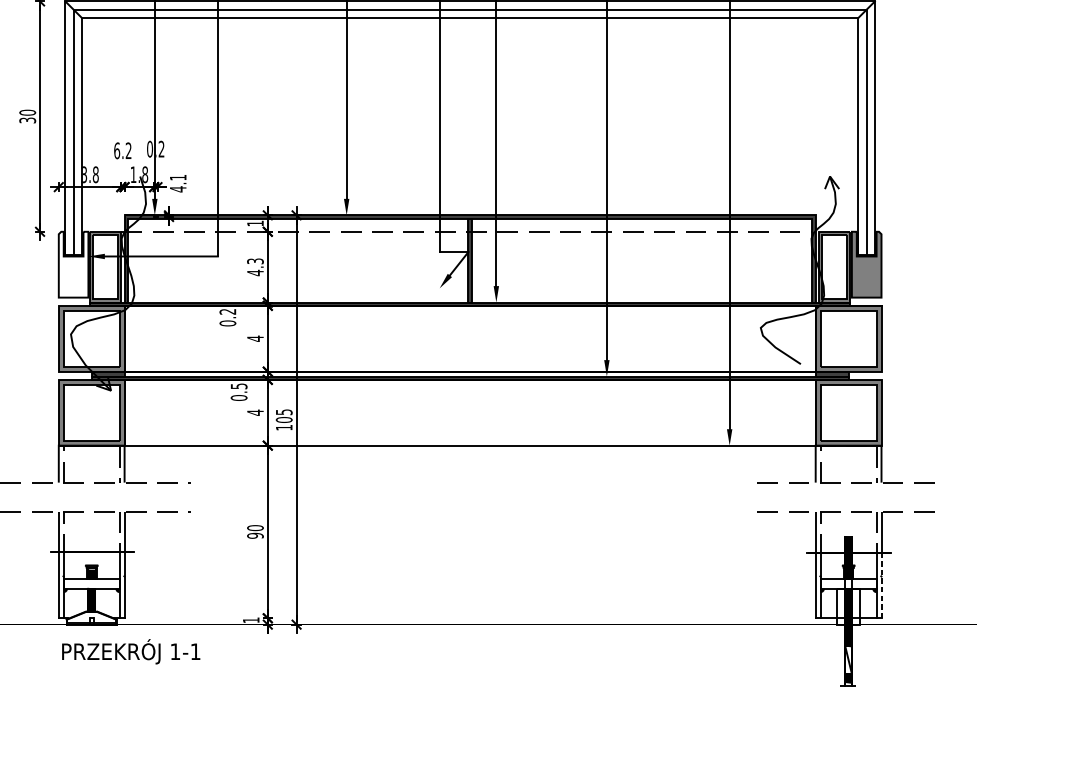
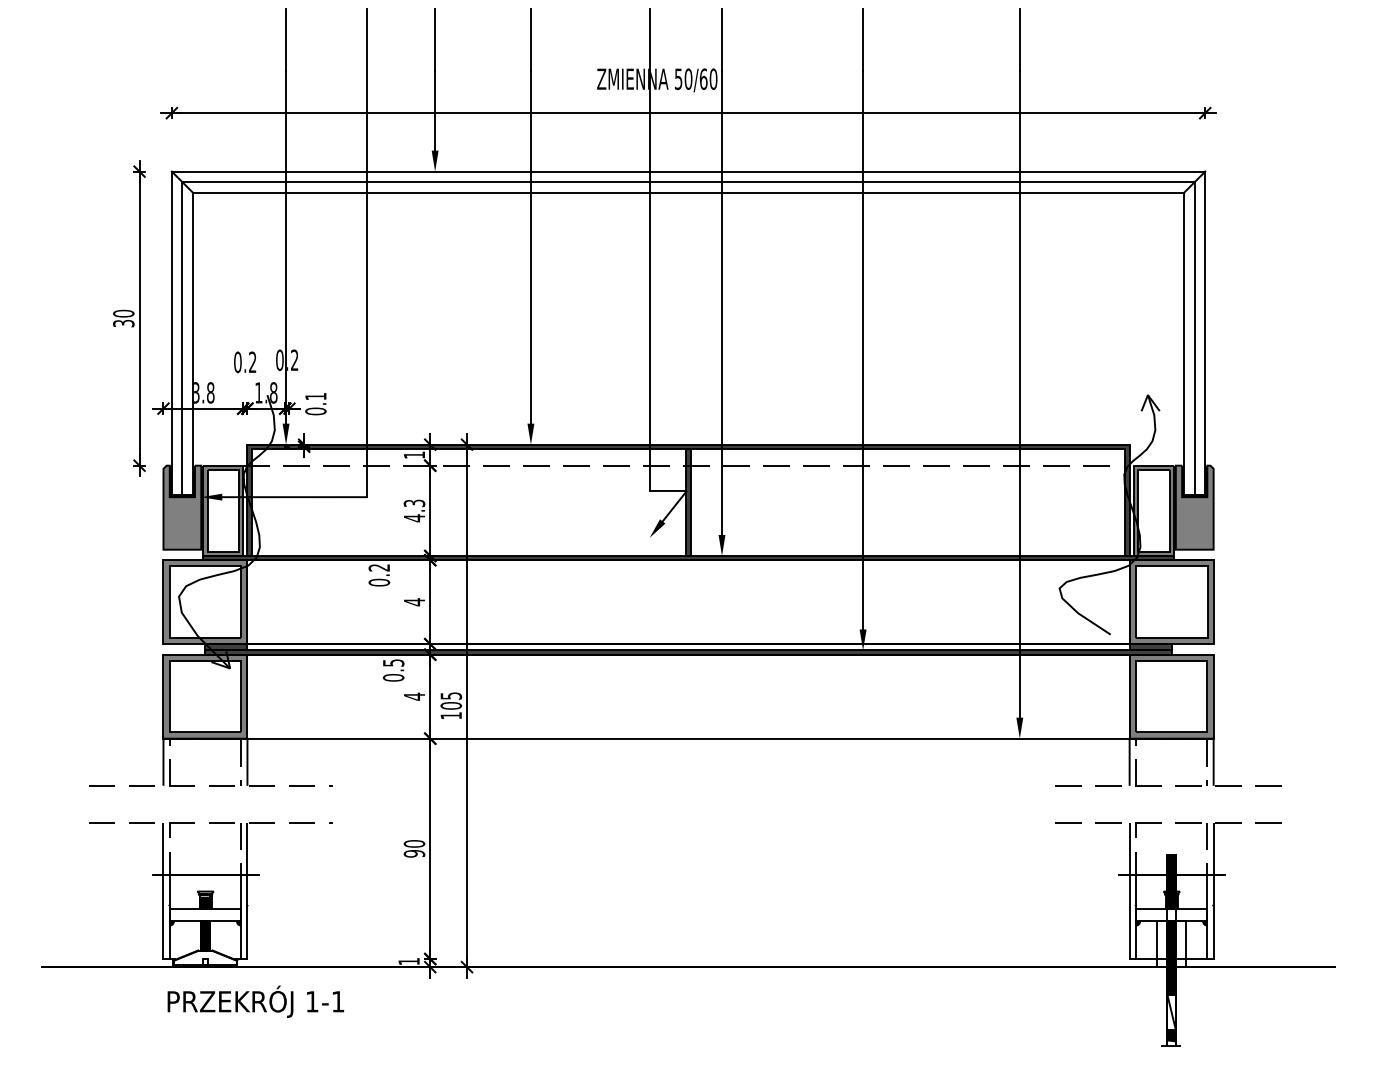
text: (116, 150) -> (237, 361), 6.2 -> 0.2
text: (177, 189) -> (315, 411), 4.1 -> 0.1
fill: (73, 264) -> (182, 507), added
line: (881, 585) -> (1213, 917), dashed -> solid

